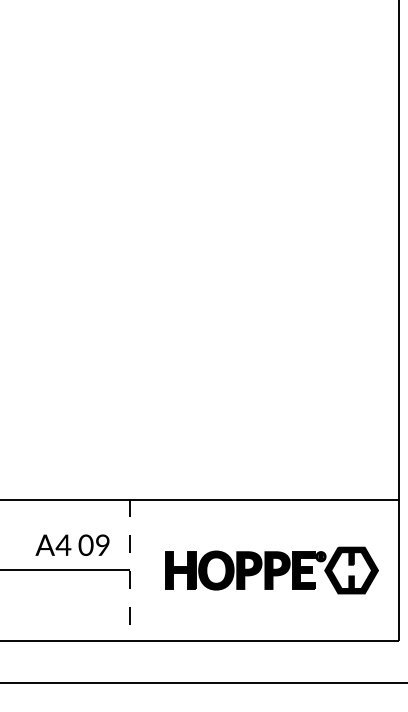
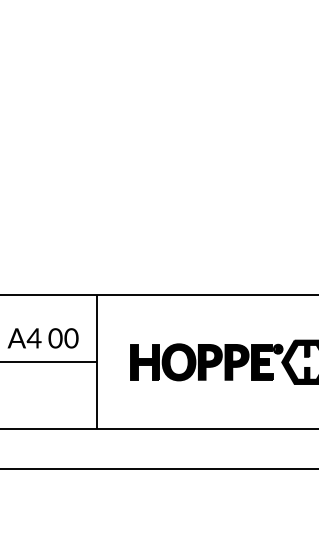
text: (102, 545) -> (71, 338), 09 -> 00
line: (130, 570) -> (97, 362), dashed -> solid

